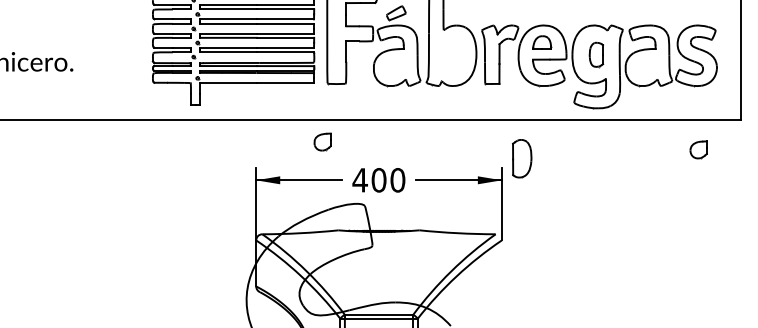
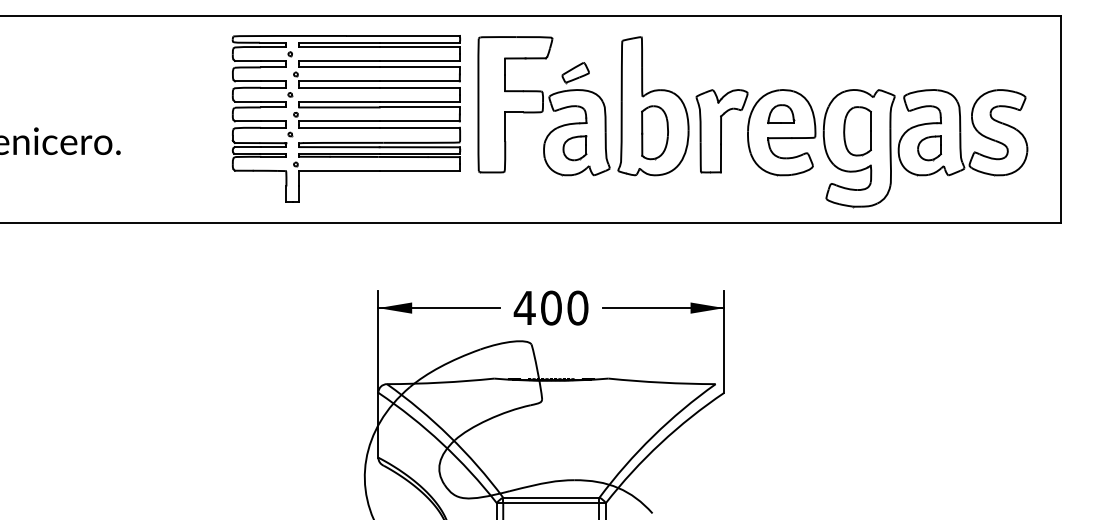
part: (596, 54) -> (857, 131), size x1.43
part: (322, 142) -> (574, 148), moved
part: (698, 150) -> (929, 148), moved
part: (521, 158) -> (654, 132), moved

